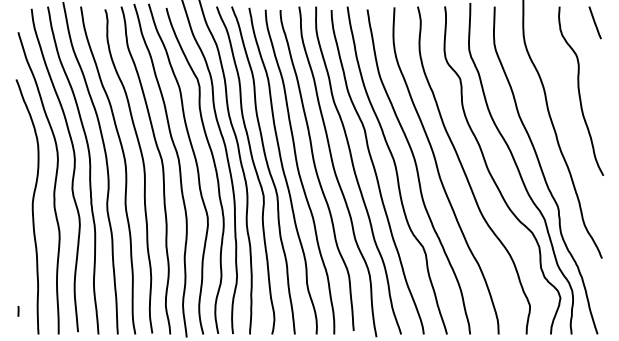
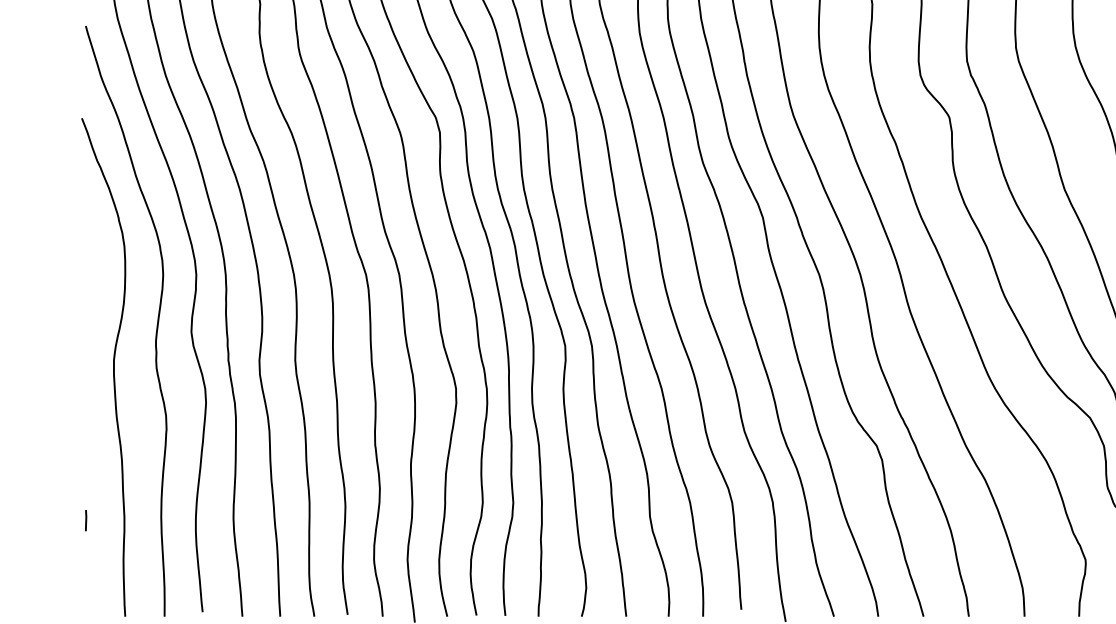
line: (18, 311) -> (86, 520), moved

